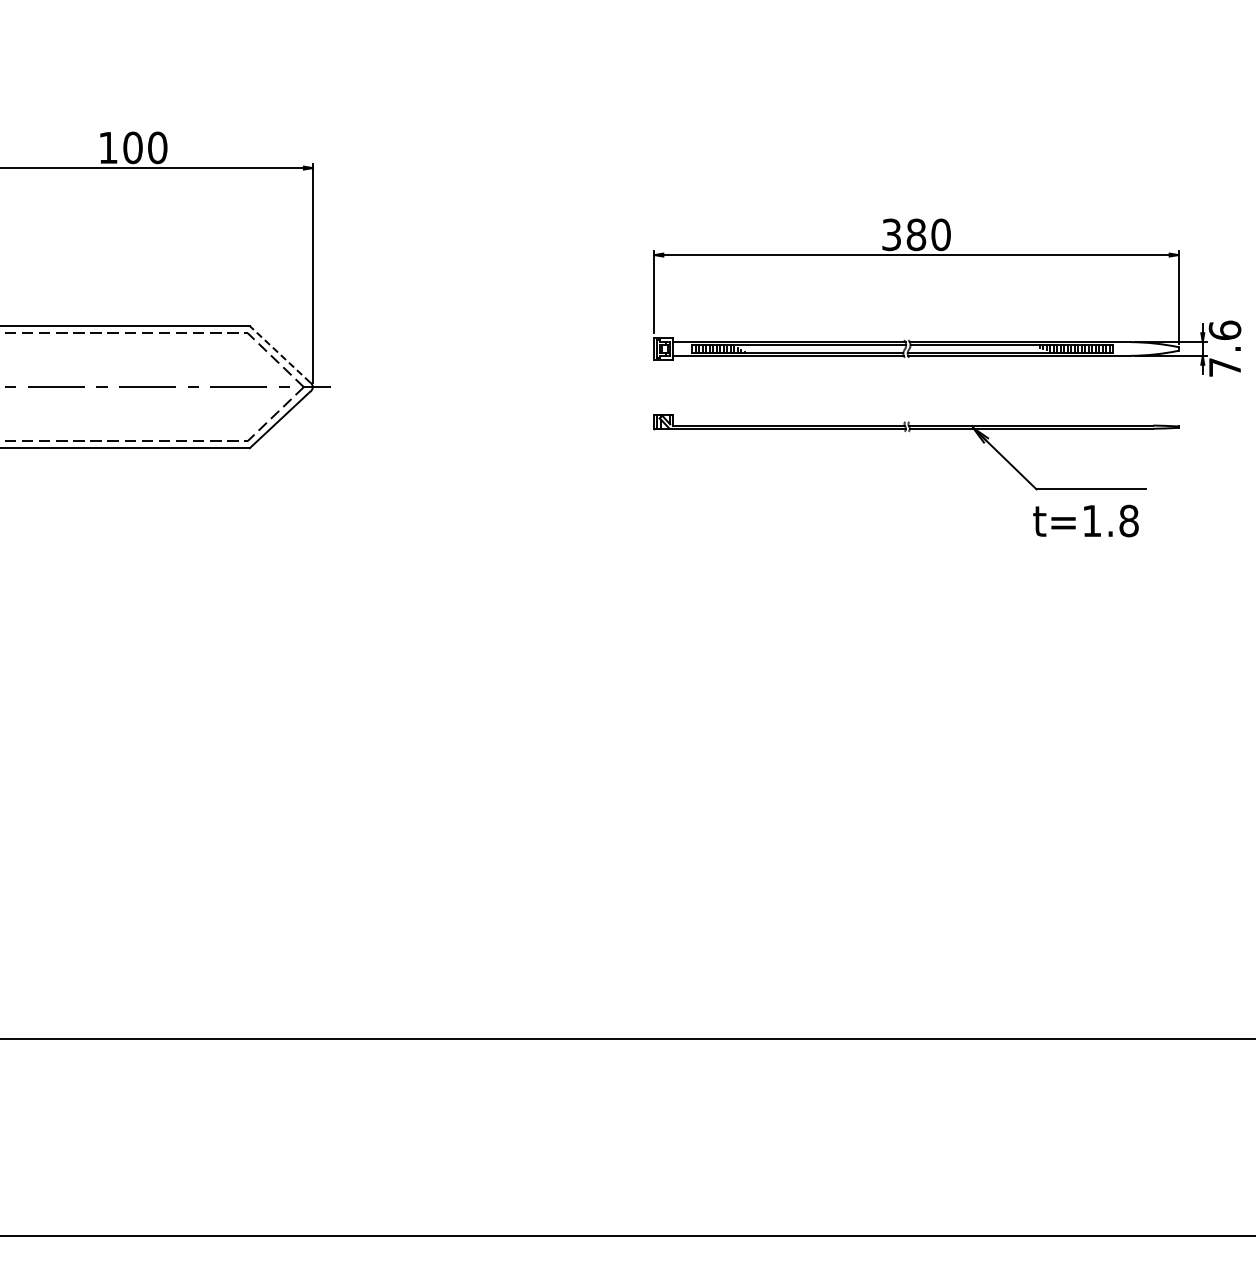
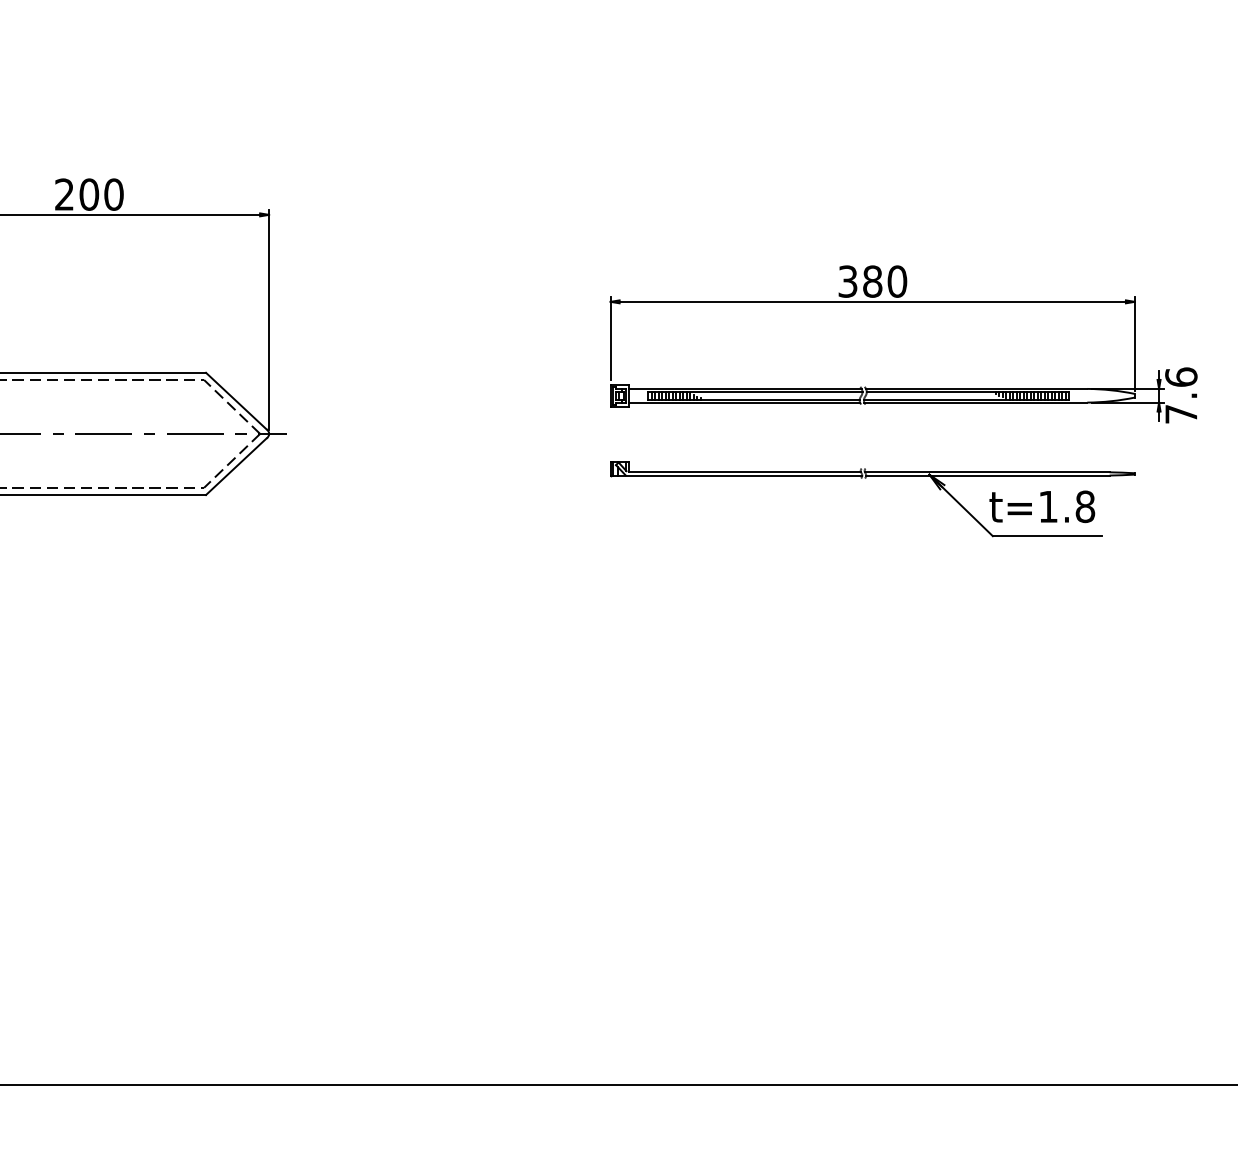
text: (108, 147) -> (64, 194), 100 -> 200
line: (279, 353) -> (235, 400), dashed -> solid
text: (1085, 520) -> (1041, 506), moved

